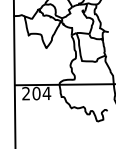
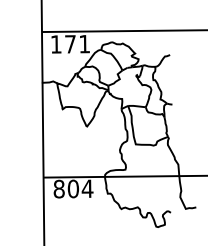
text: (25, 93) -> (58, 188), 204 -> 804

